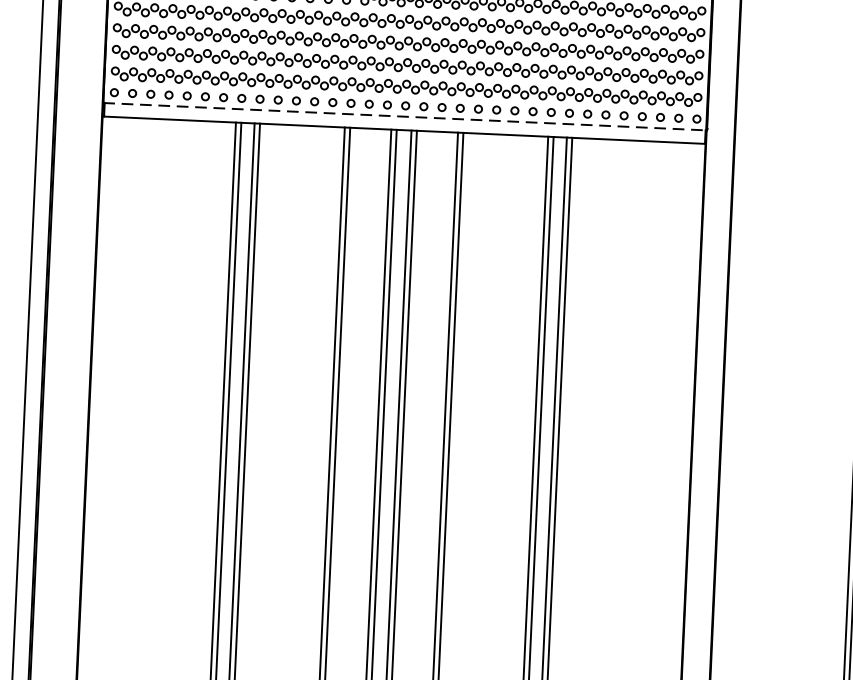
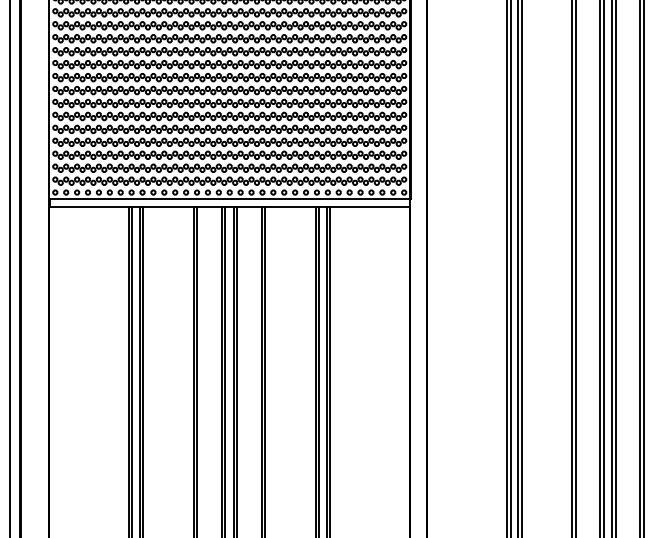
line: (404, 117) -> (229, 199), dashed -> solid

